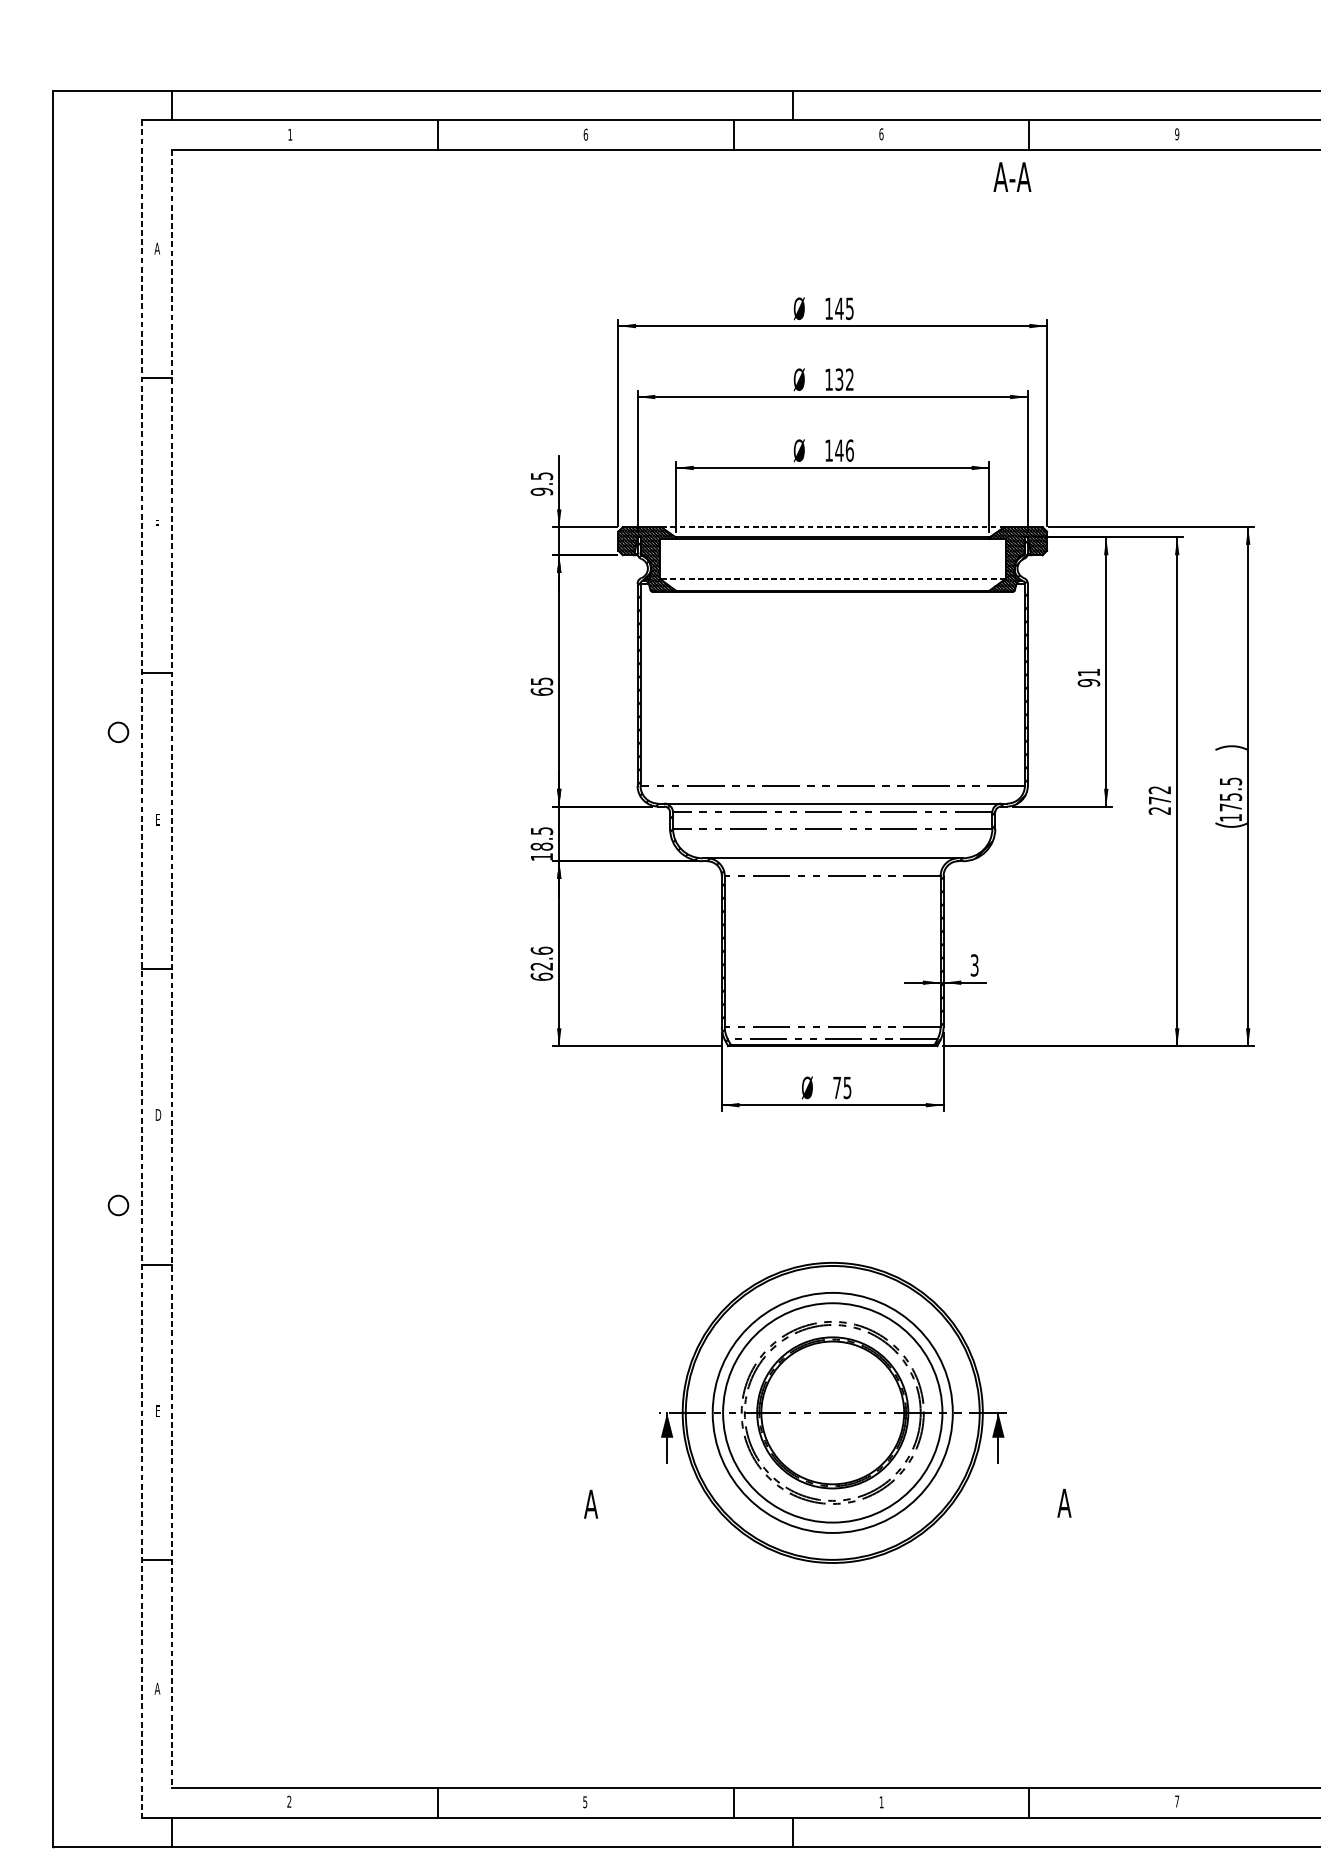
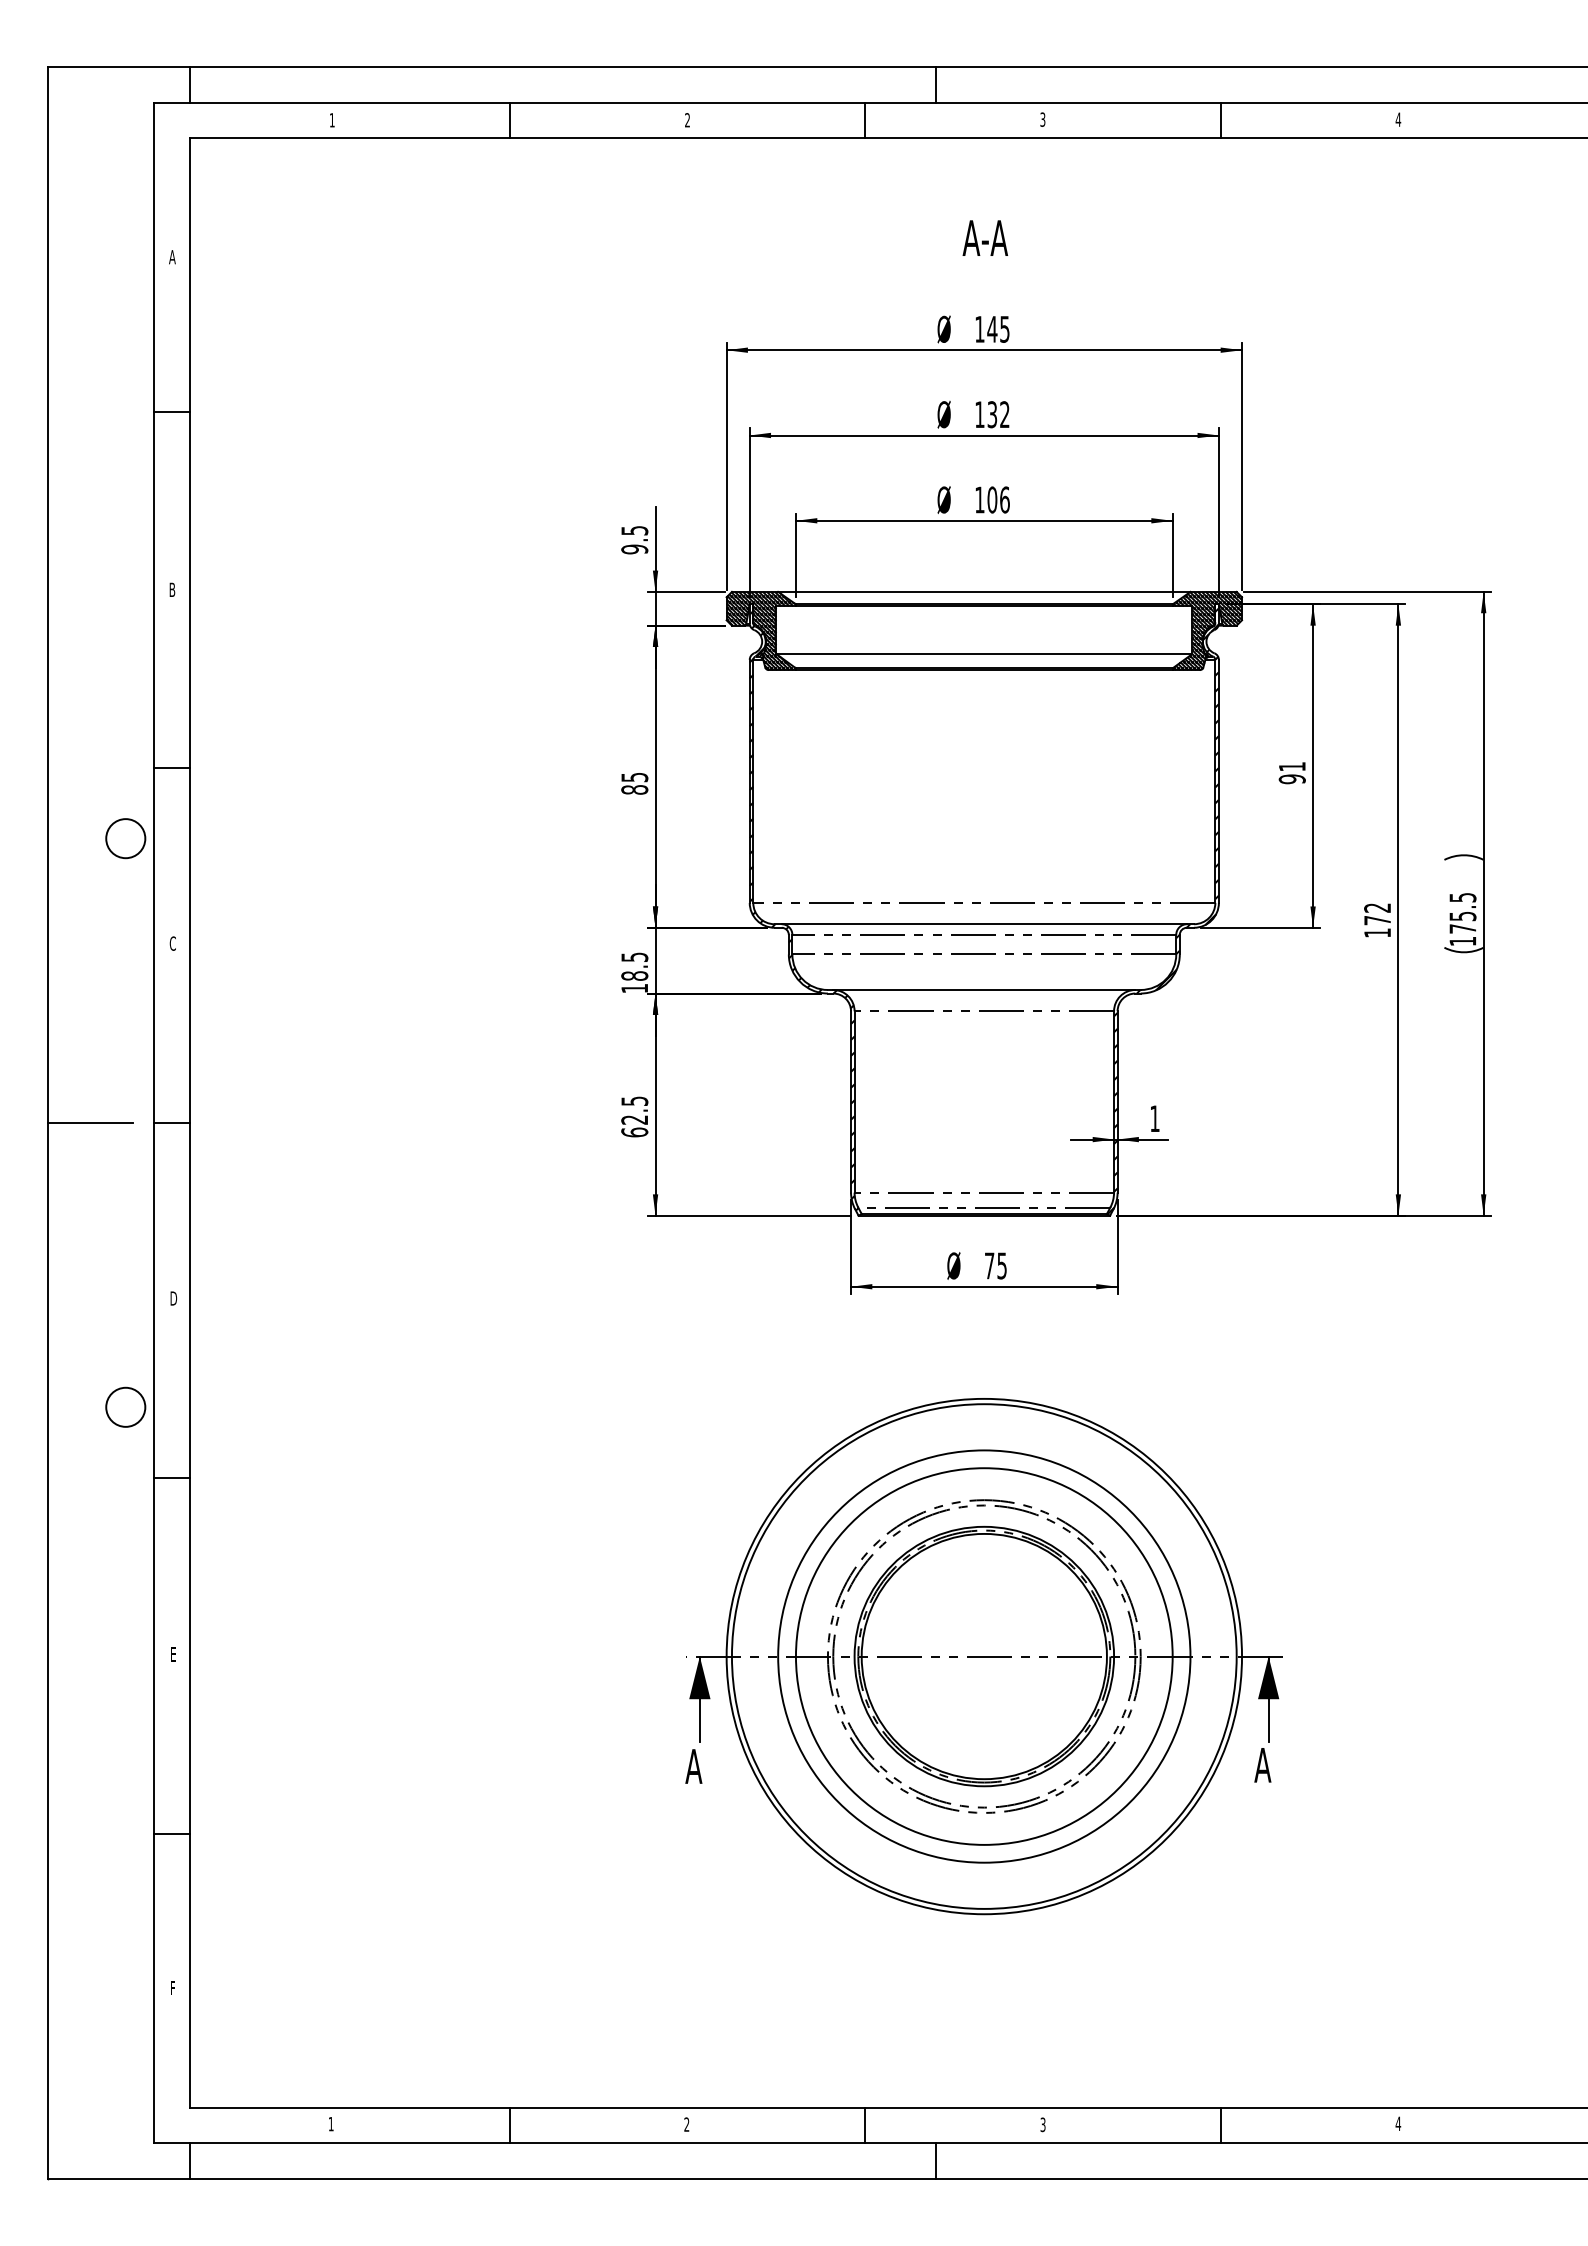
text: (585, 134) -> (687, 120), 6 -> 2
text: (881, 134) -> (1042, 119), 6 -> 3
text: (1177, 134) -> (1398, 119), 9 -> 4
text: (1012, 176) -> (985, 237), moved
text: (839, 450) -> (992, 499), 146 -> 106
text: (157, 525) -> (172, 589), F -> B
line: (832, 526) -> (984, 591), dashed -> solid
line: (832, 579) -> (984, 654), dashed -> solid
text: (541, 691) -> (634, 789), 65 -> 85
circle: (118, 732) -> (125, 838), size x1.67
text: (1159, 810) -> (1377, 932), 272 -> 172
text: (157, 819) -> (172, 943), E -> C
text: (541, 951) -> (634, 1101), 62.6 -> 62.5
text: (974, 965) -> (1154, 1118), 3 -> 1
line: (88, 969) -> (89, 1123), added
line: (142, 969) -> (154, 1123), dashed -> solid
line: (171, 969) -> (189, 1123), dashed -> solid
circle: (118, 1204) -> (125, 1406), size x1.67
part: (832, 1412) -> (984, 1656), size x1.43
text: (157, 1688) -> (172, 1988), A -> F
text: (288, 1801) -> (330, 2123), 2 -> 1
text: (1177, 1801) -> (1398, 2123), 7 -> 4
text: (584, 1802) -> (686, 2124), 5 -> 2
text: (881, 1802) -> (1042, 2124), 1 -> 3

